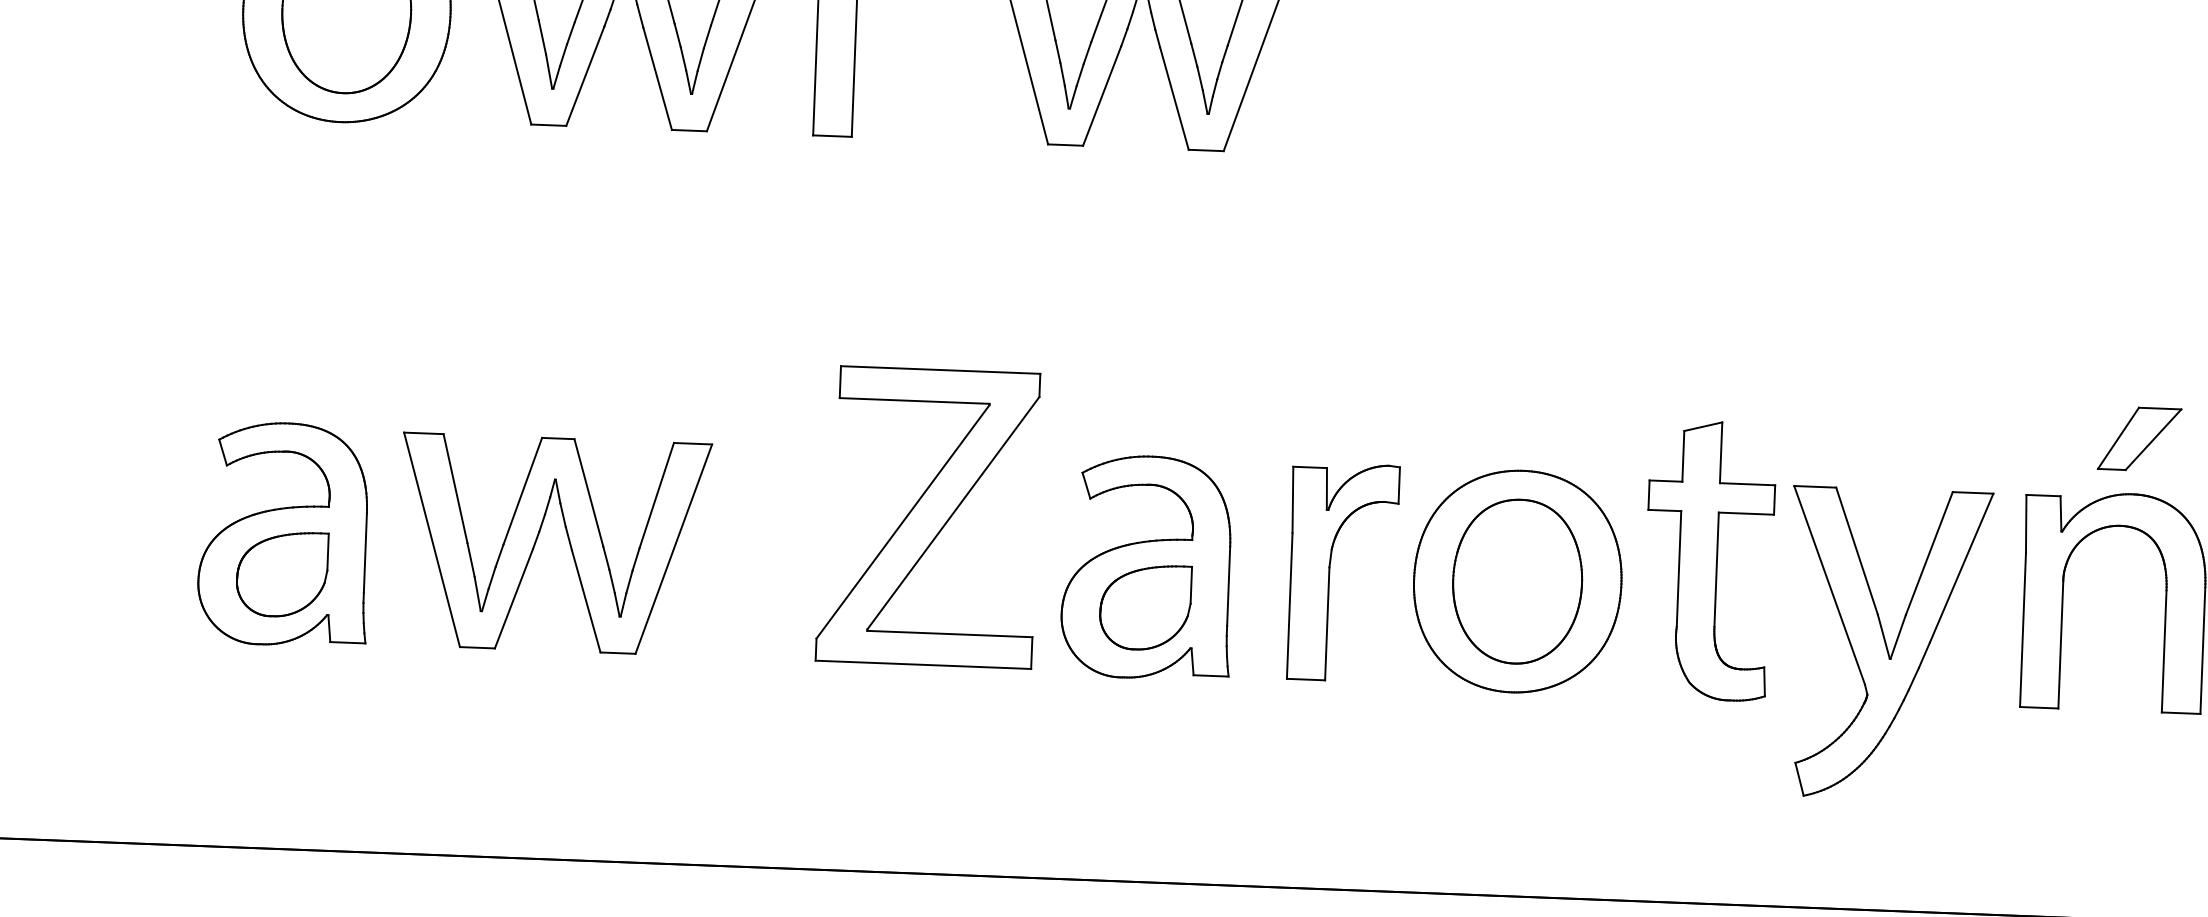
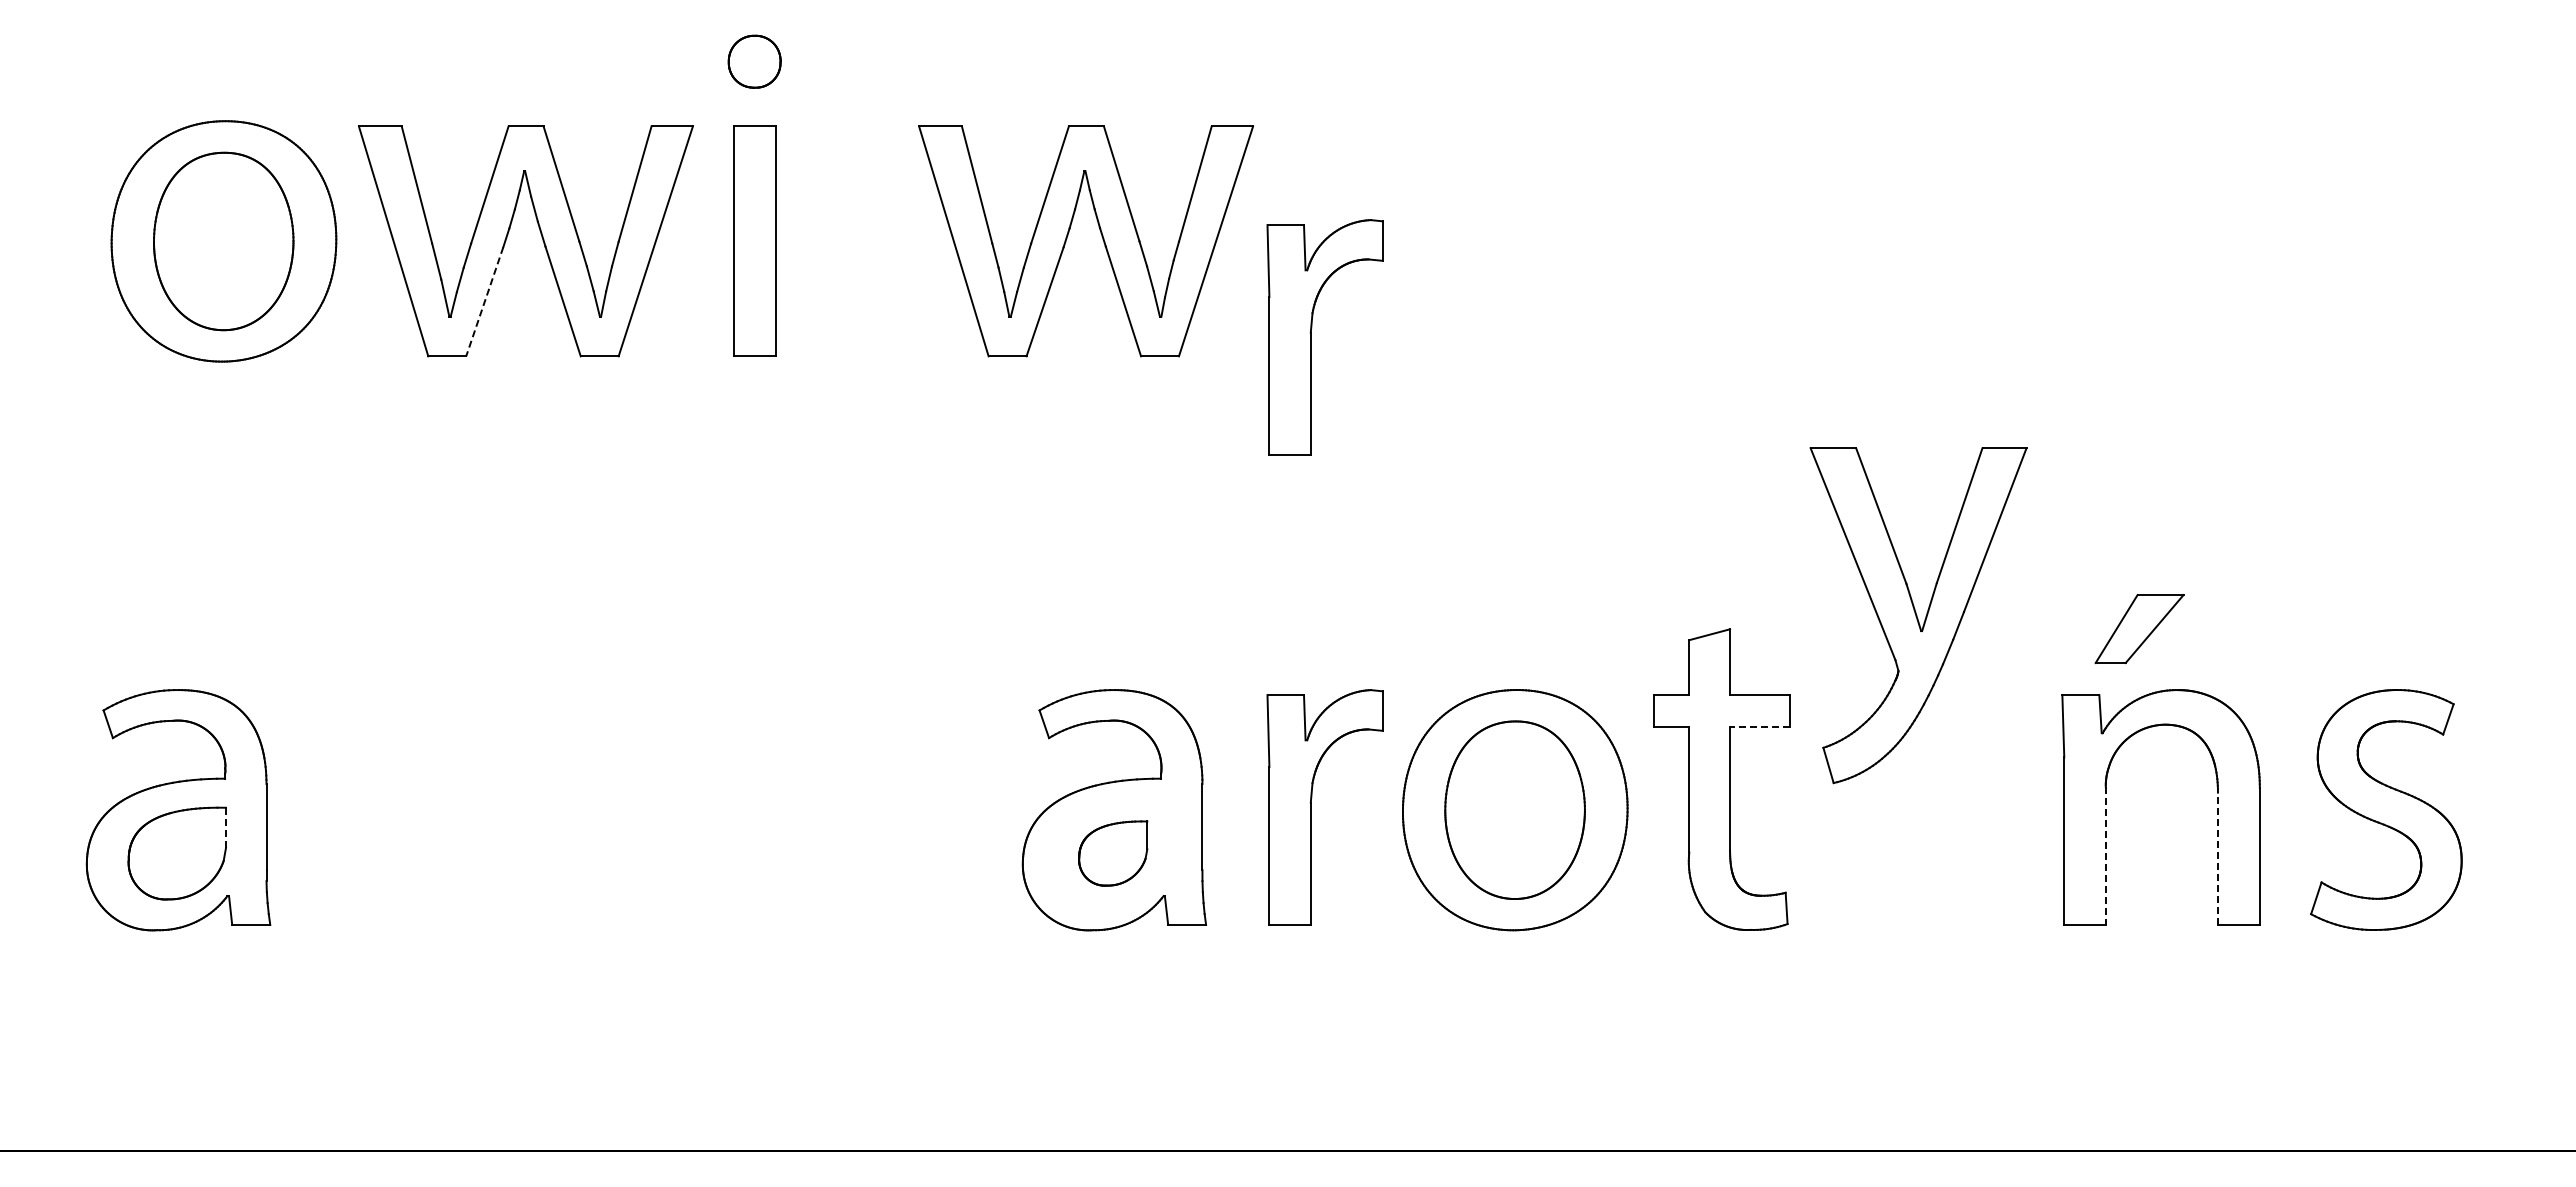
line: (585, 75) -> (484, 301), solid -> dashed
part: (1346, 138) -> (1311, 337), added
part: (2139, 439) -> (2139, 629), moved
line: (1745, 514) -> (1759, 727), solid -> dashed
part: (928, 516) -> (874, 764), removed
part: (568, 539) -> (485, 804), removed
line: (328, 551) -> (226, 827), solid -> dashed
part: (1144, 607) -> (1112, 853), size x0.7
part: (1887, 644) -> (1918, 615), moved
line: (2060, 645) -> (2105, 856), solid -> dashed
line: (2163, 651) -> (2217, 858), solid -> dashed

